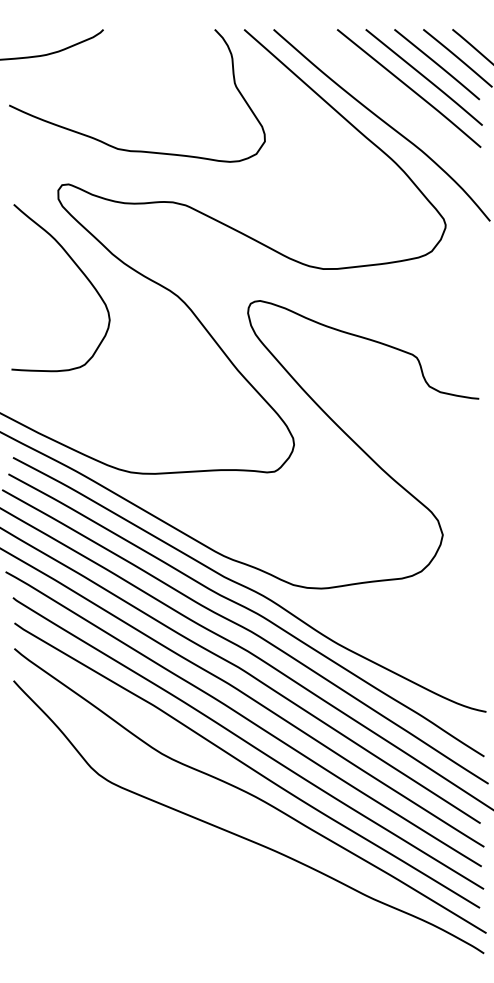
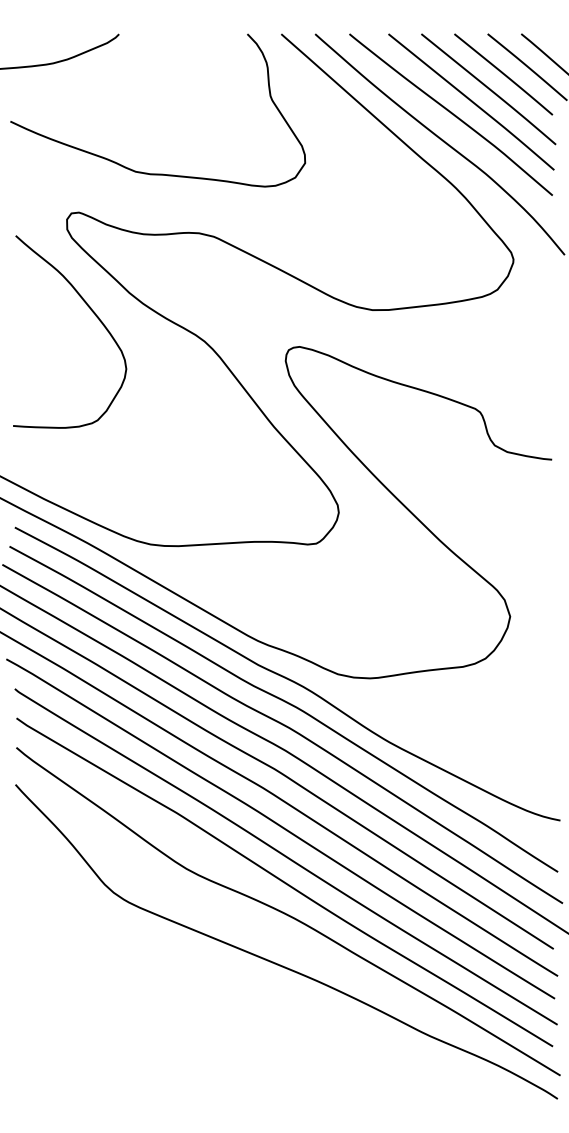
curve: (391, 98) -> (450, 113), added

